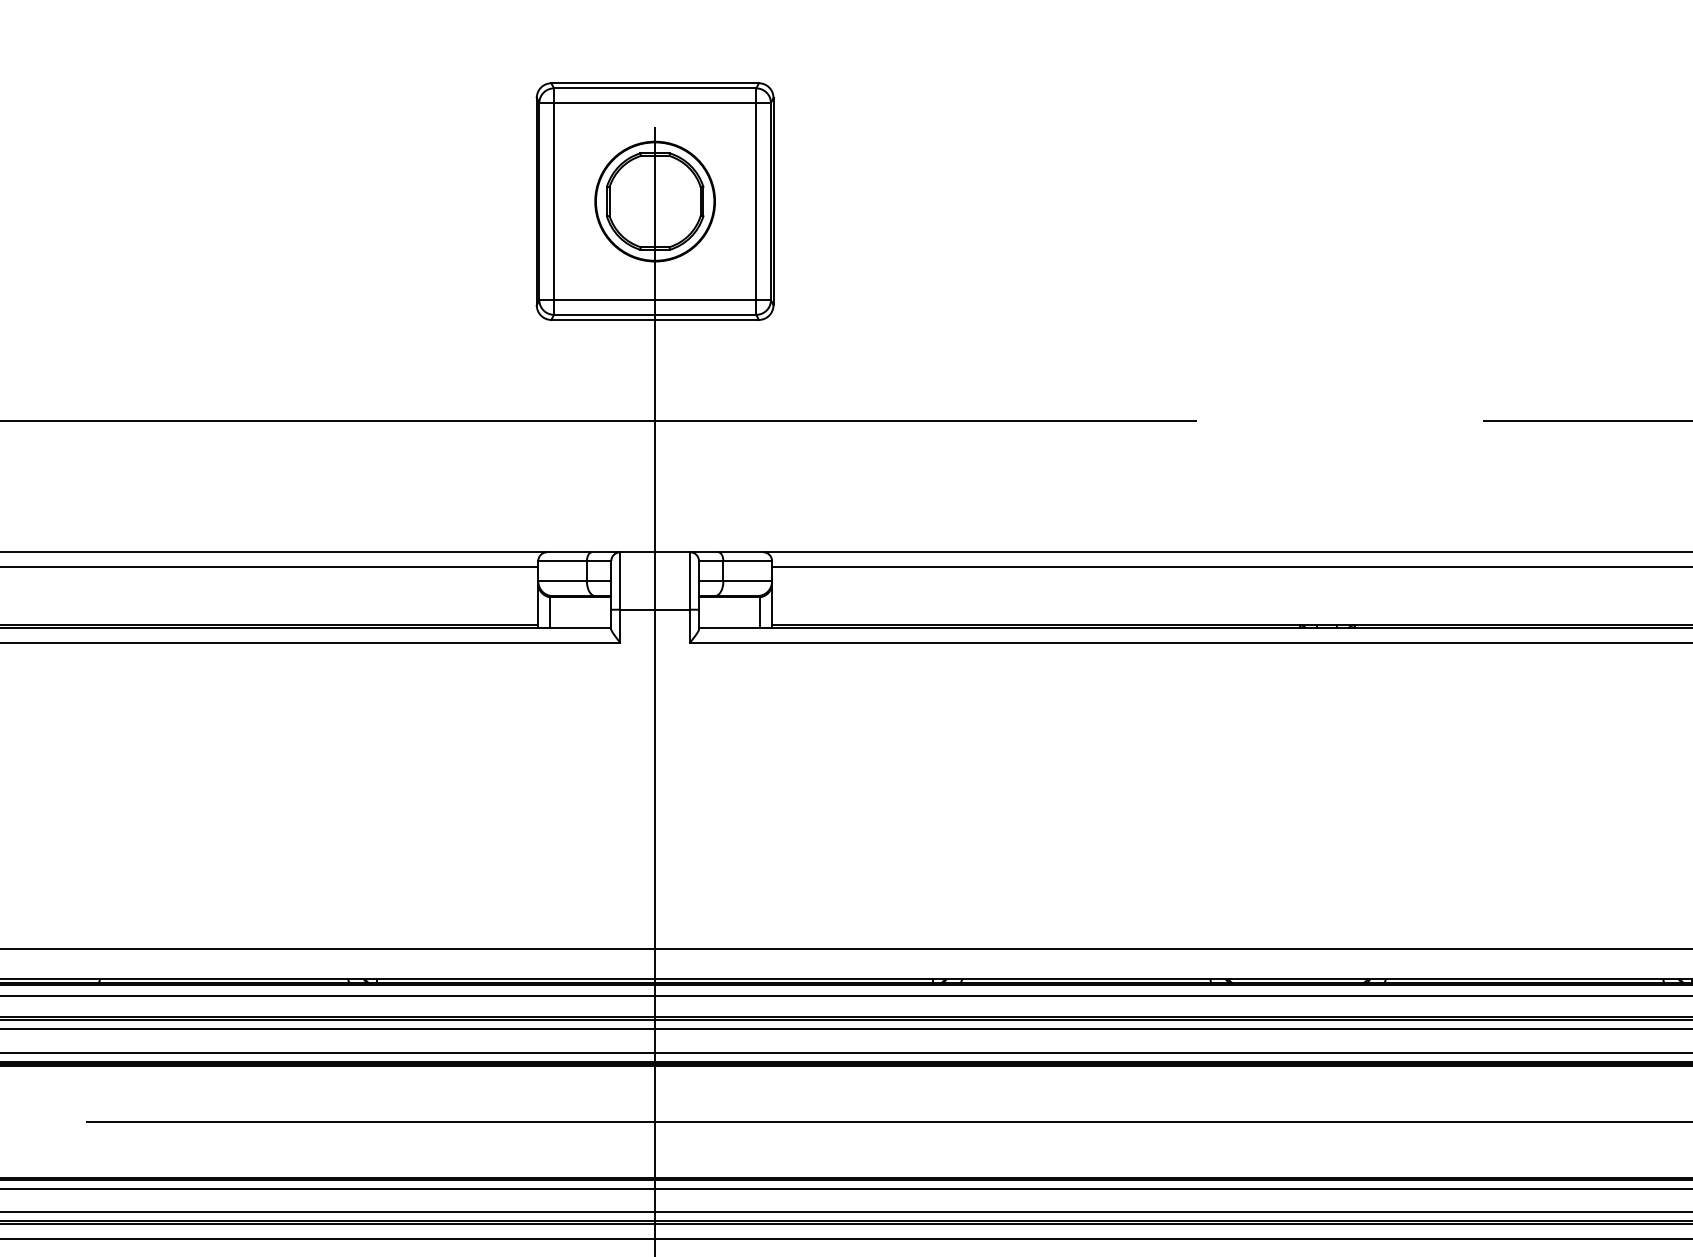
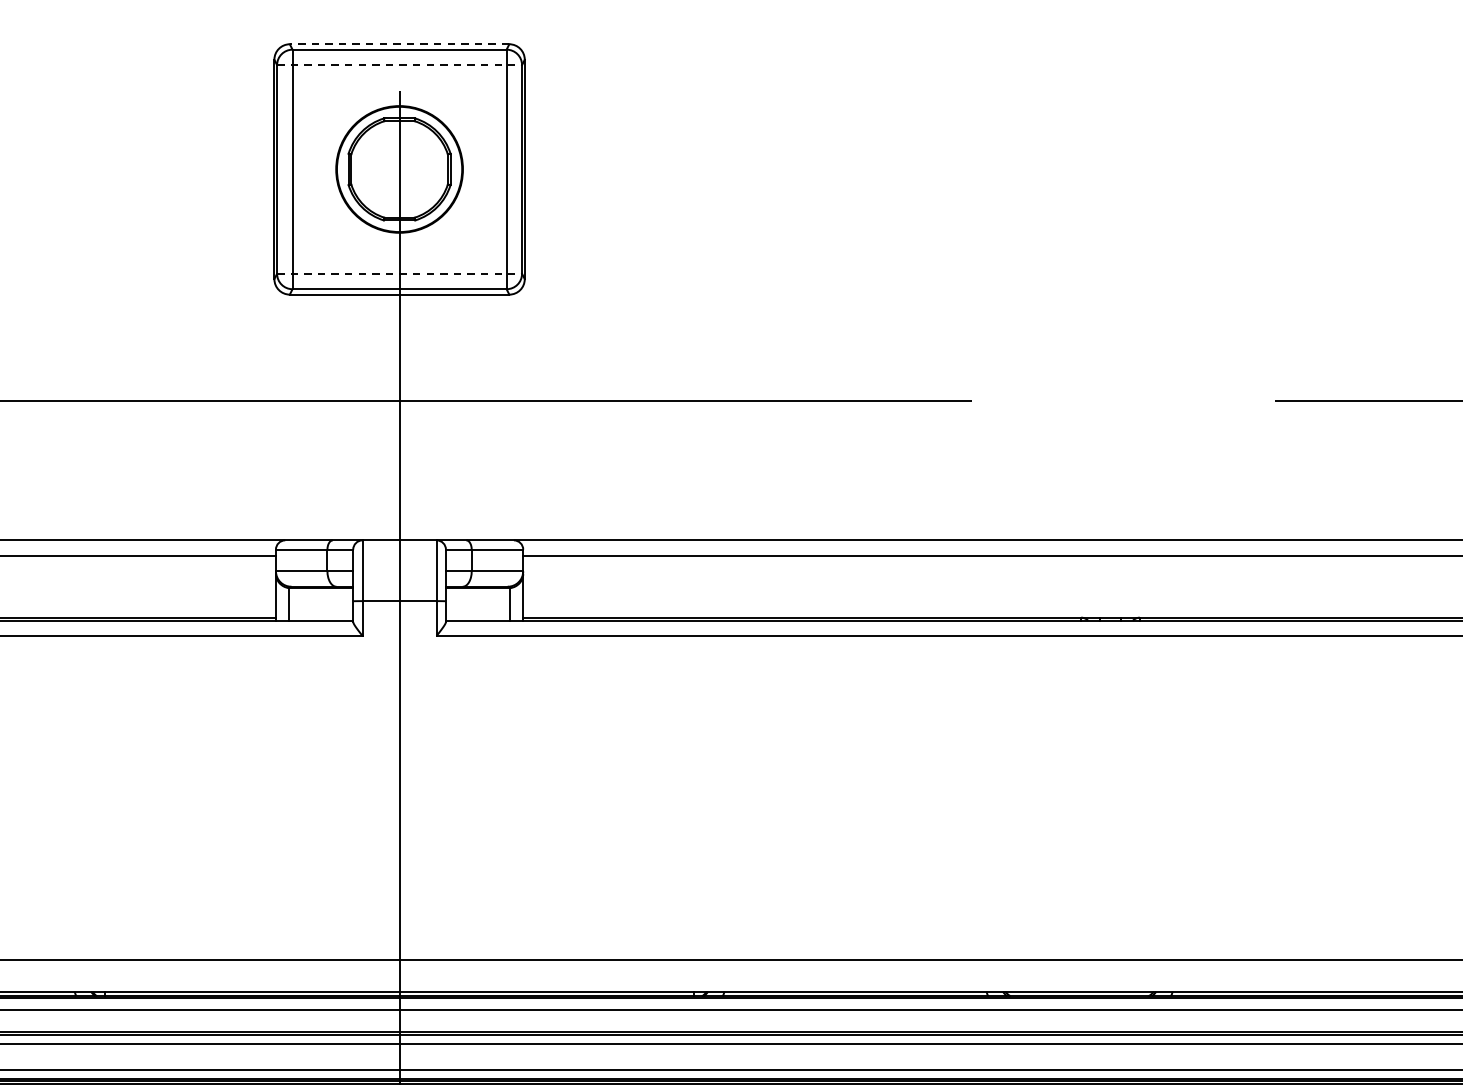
line: (655, 83) -> (399, 44), solid -> dashed
line: (655, 102) -> (399, 64), solid -> dashed
line: (655, 300) -> (399, 274), solid -> dashed

